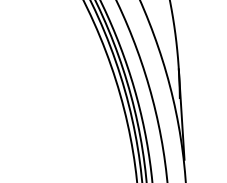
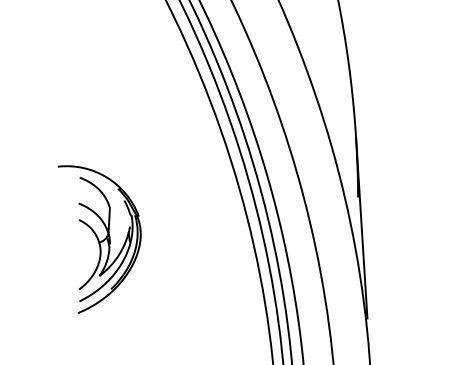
part: (50, 119) -> (100, 238), added

